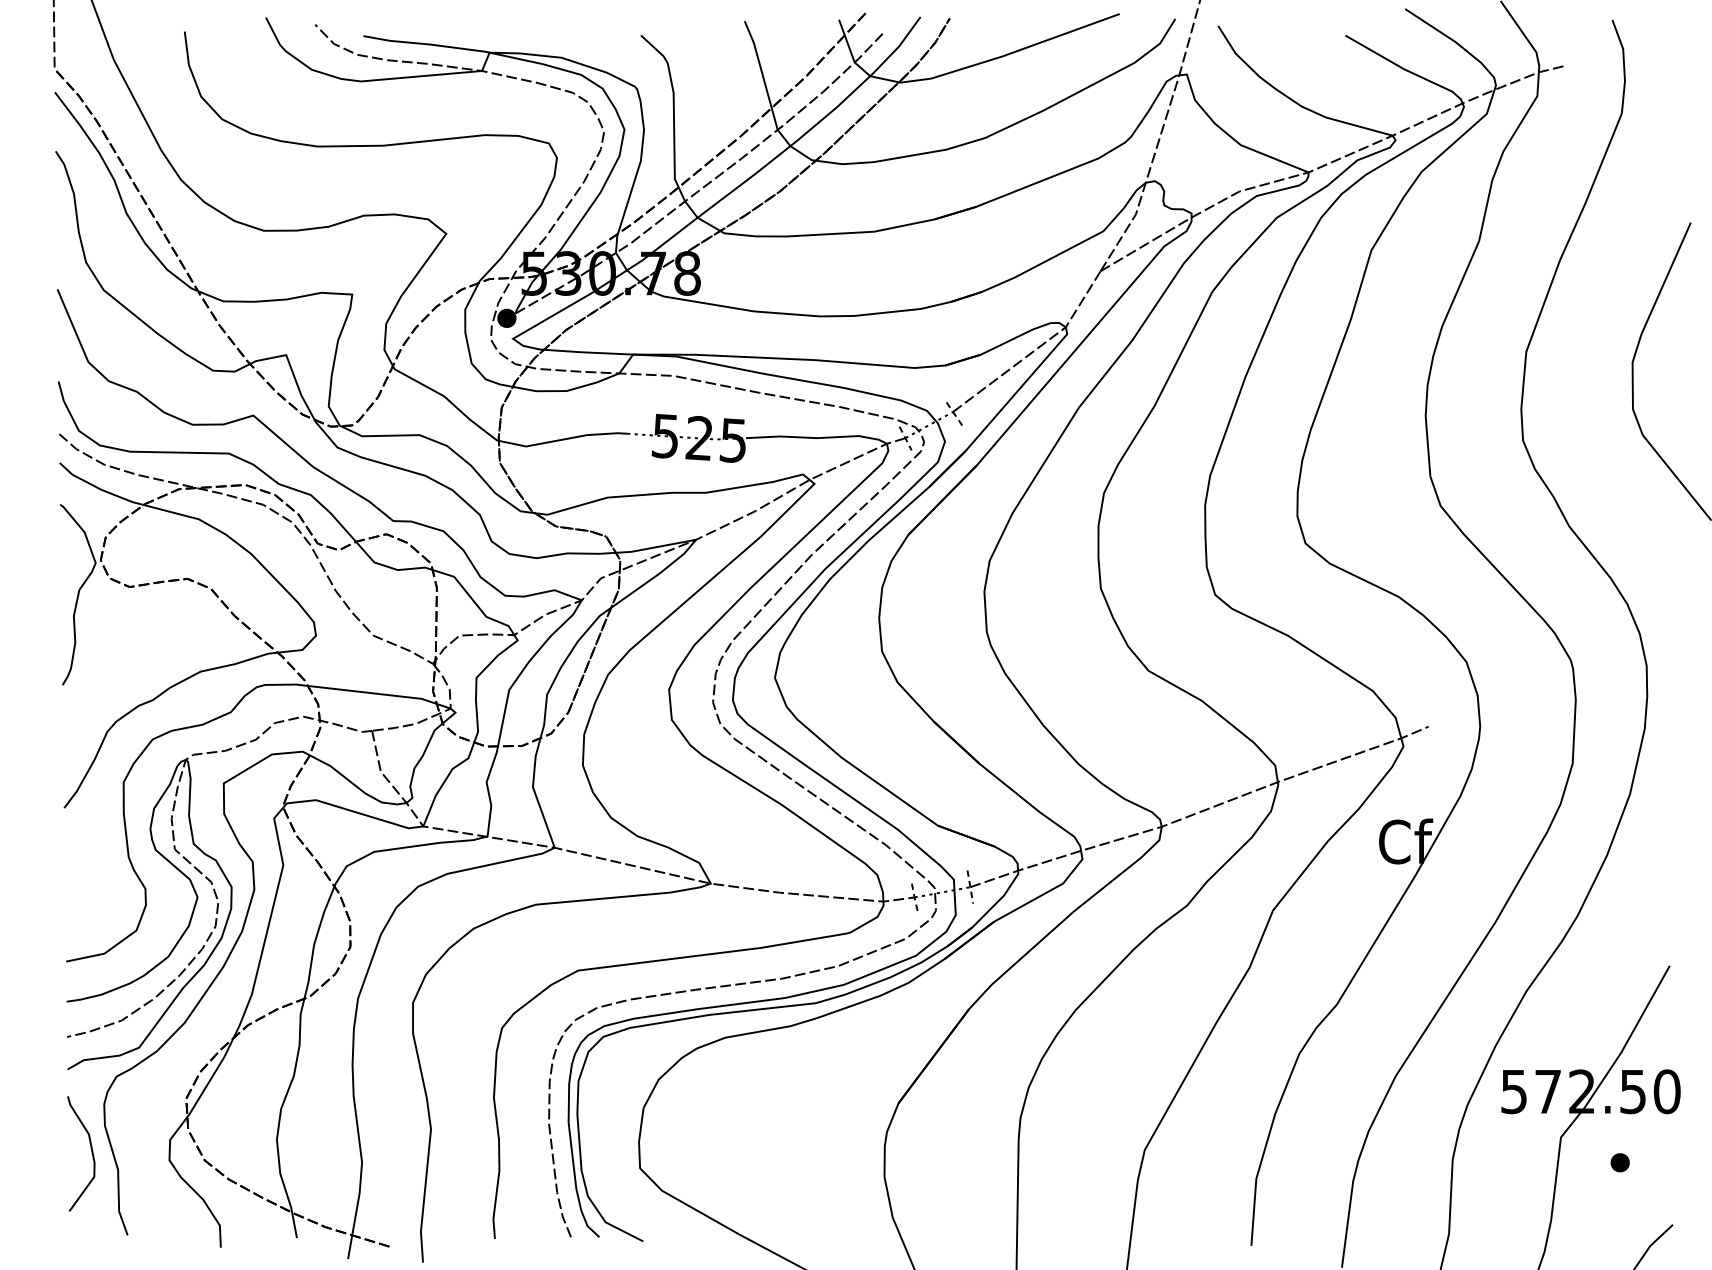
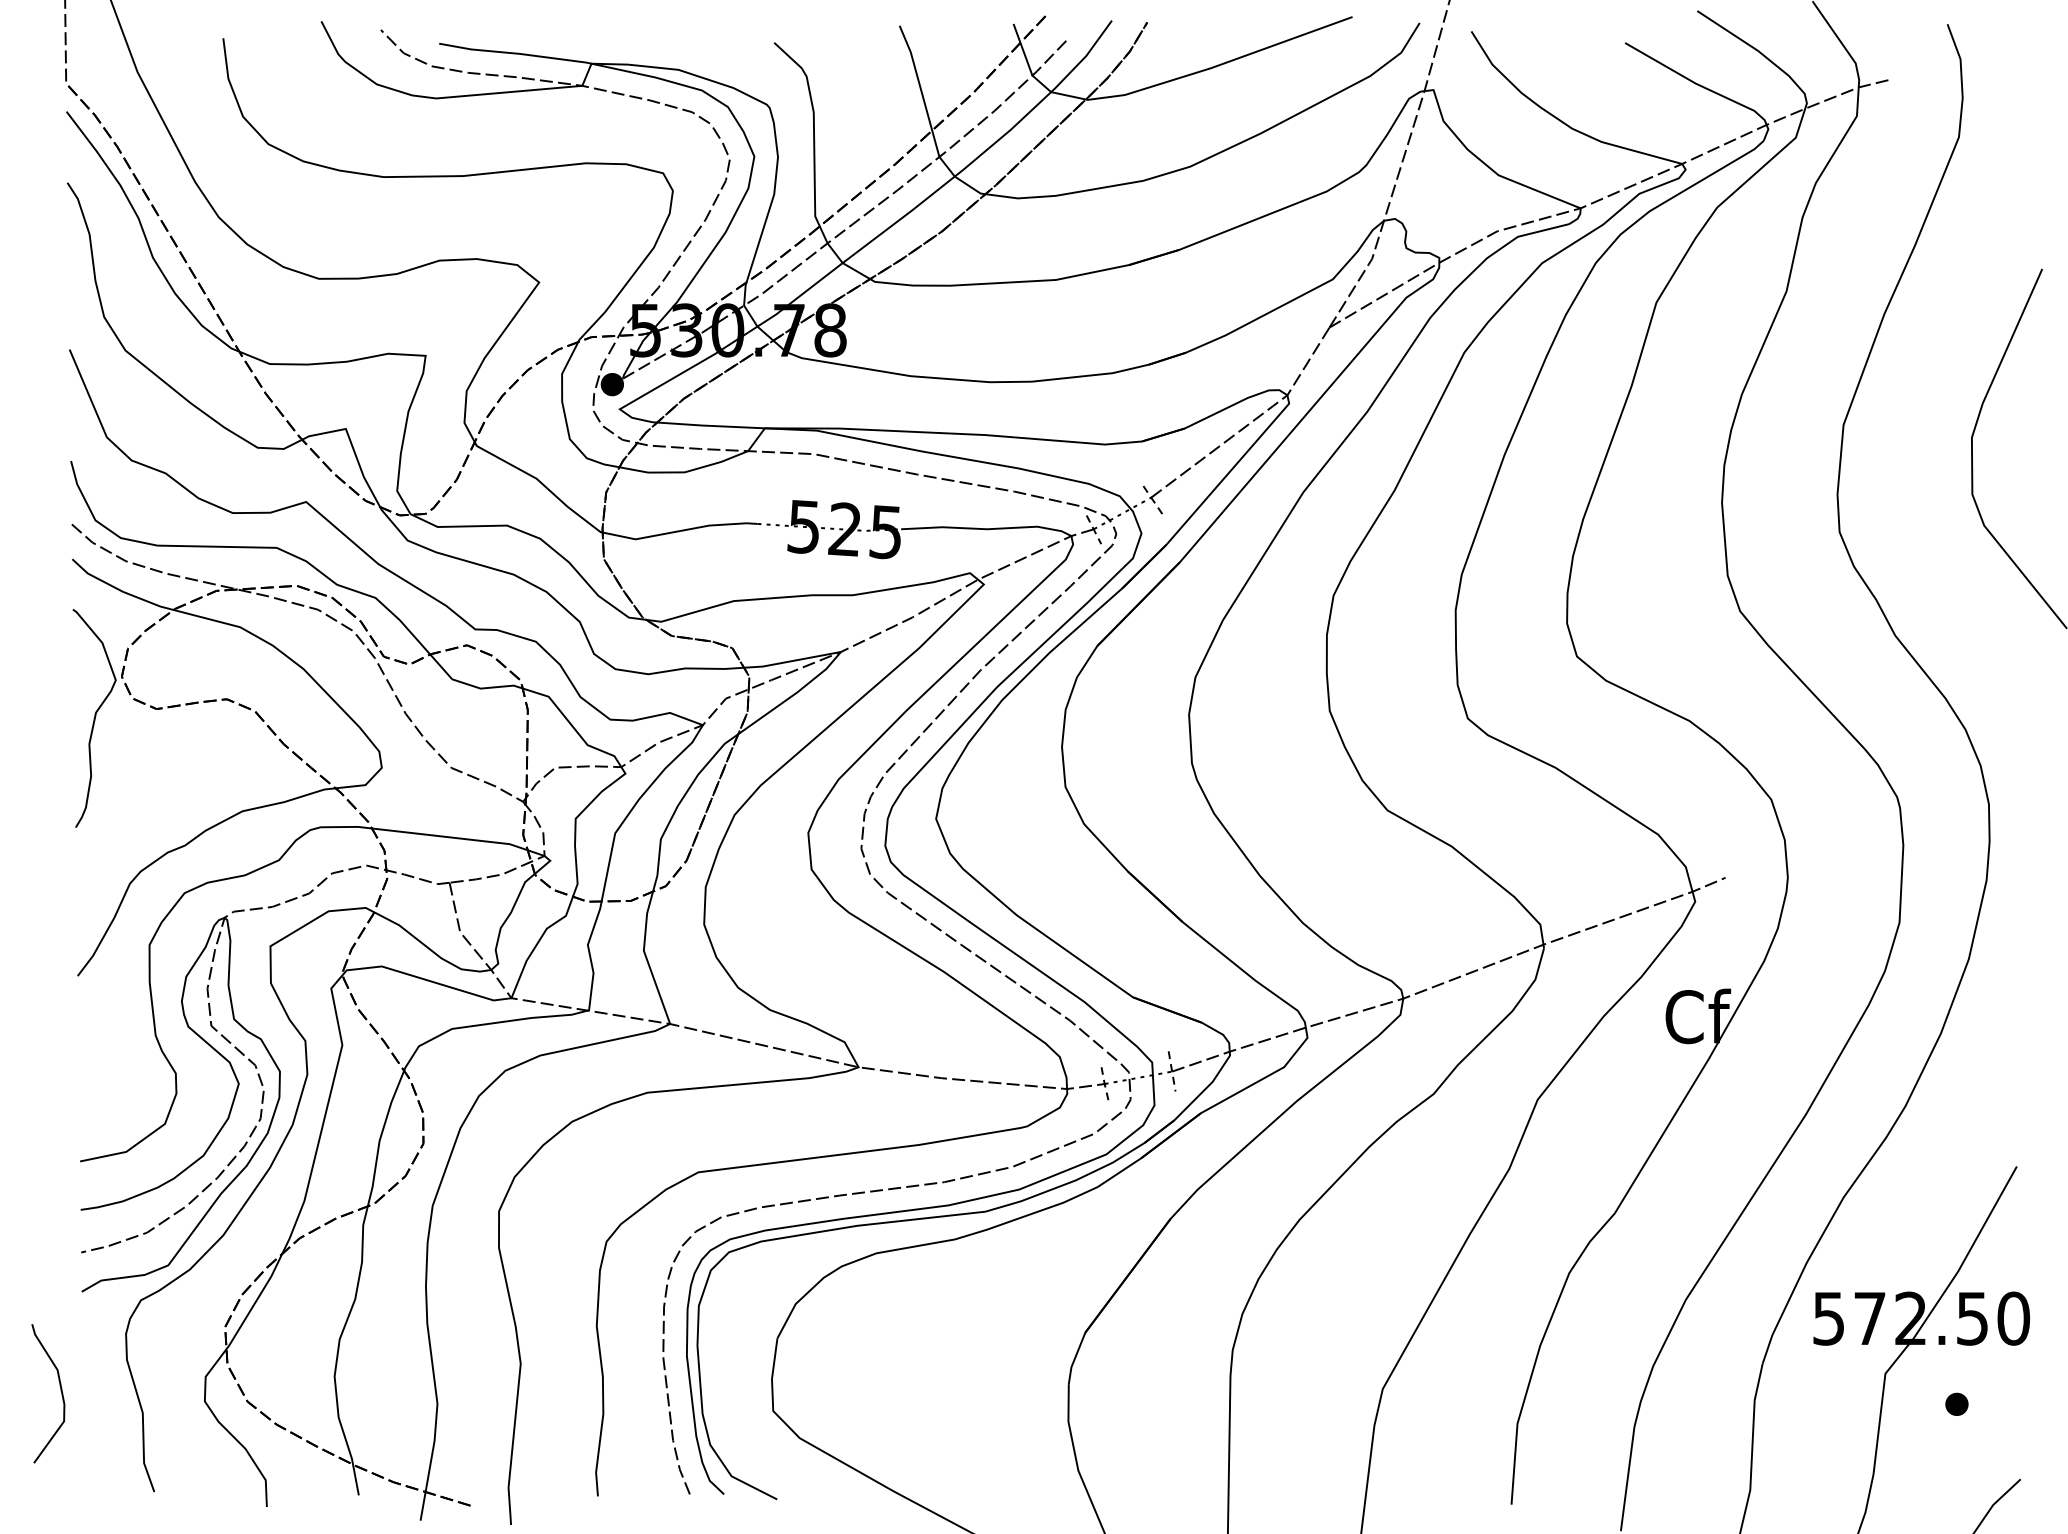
curve: (91, 1151) -> (60, 1390), moved

